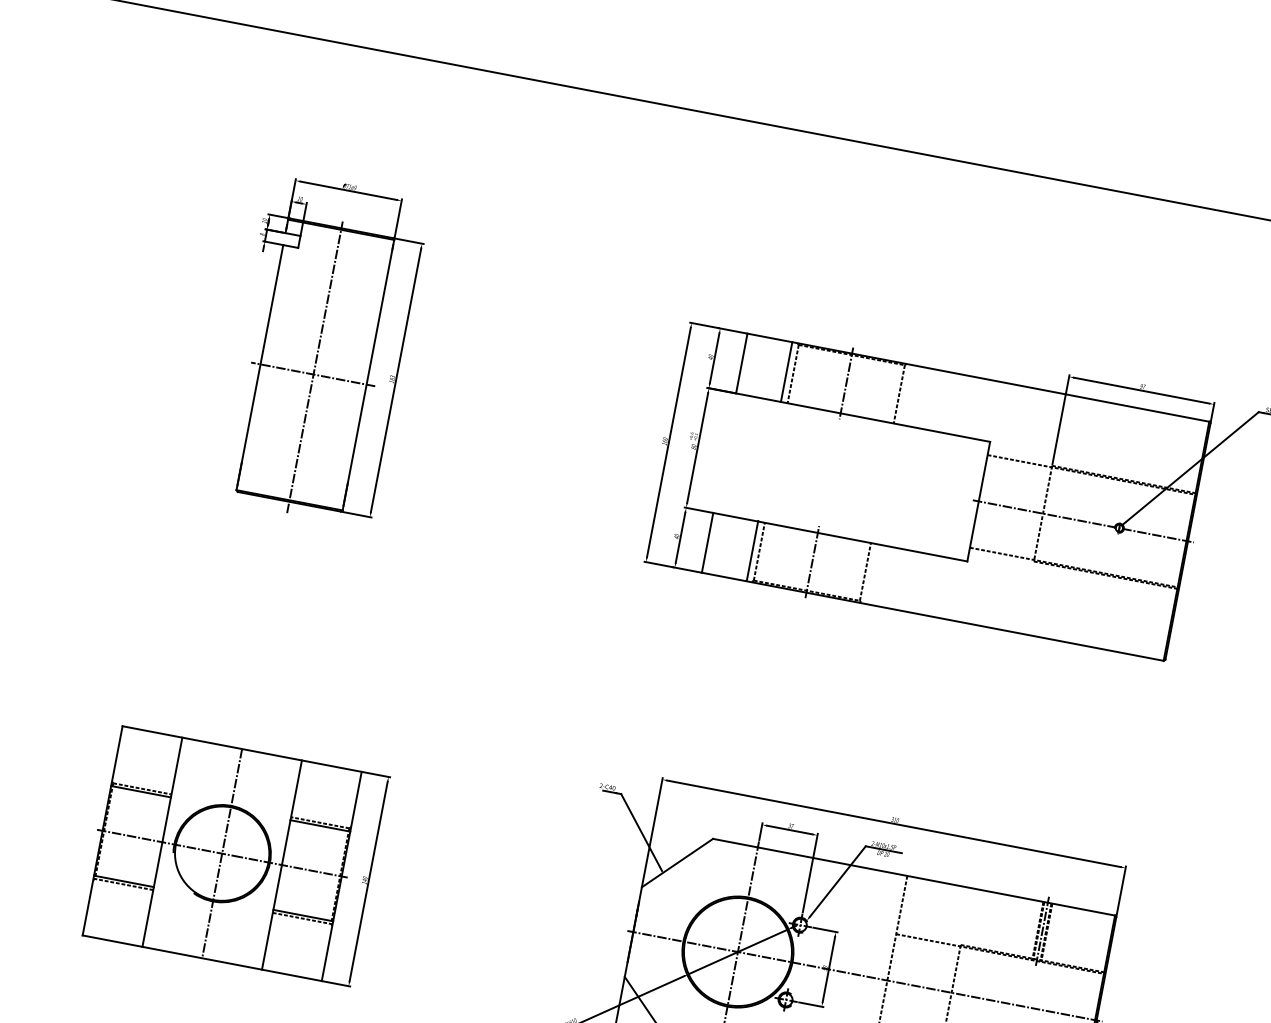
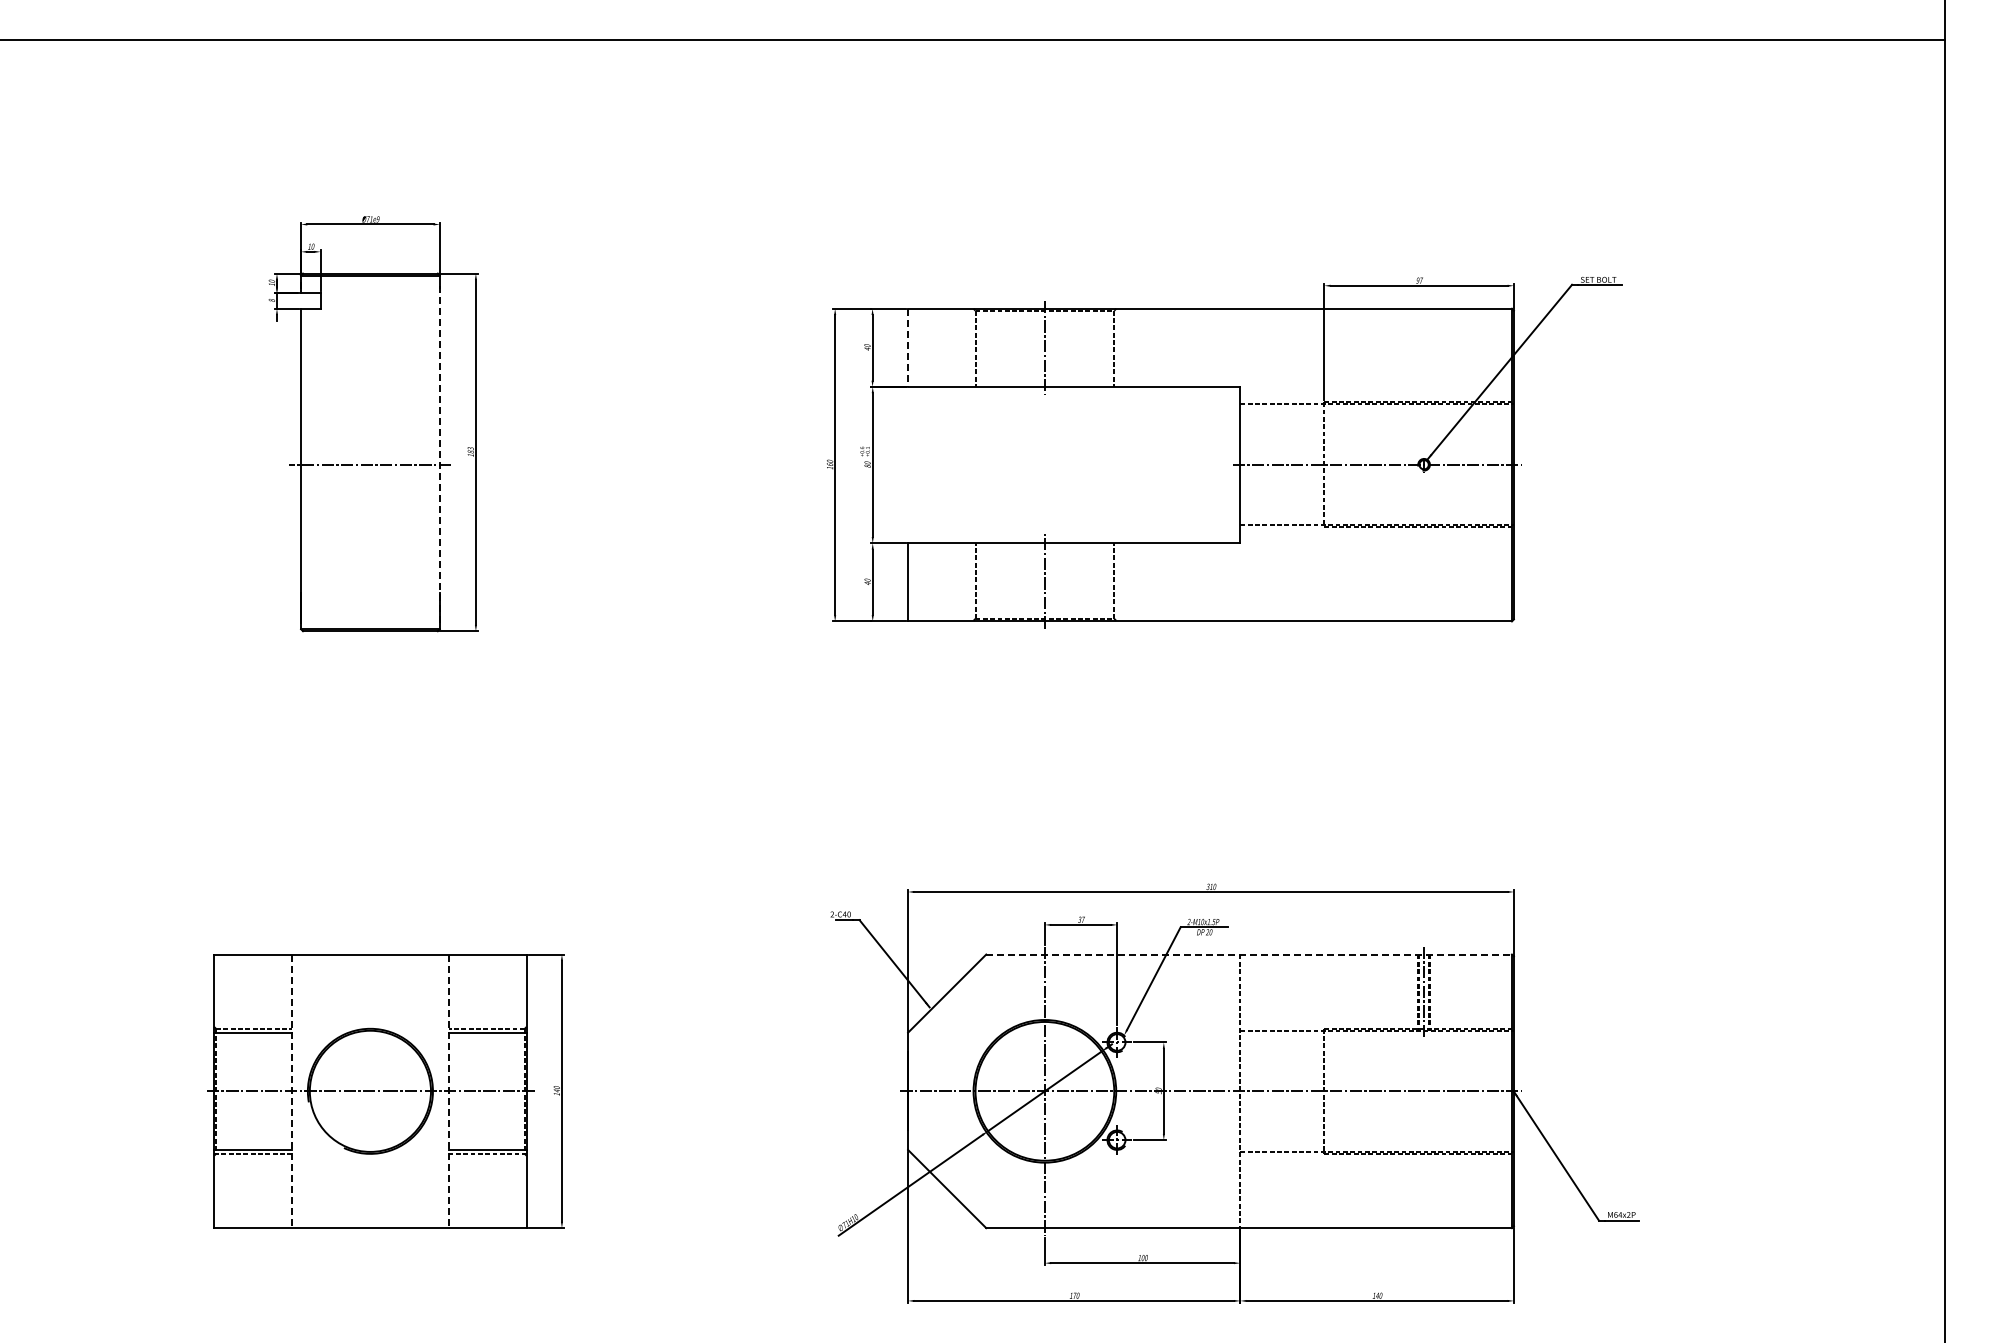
line: (742, 364) -> (908, 348), solid -> dashed
line: (314, 367) -> (370, 455), removed
line: (786, 371) -> (966, 347), removed
line: (368, 375) -> (439, 452), solid -> dashed
line: (752, 550) -> (966, 581), removed
line: (162, 842) -> (292, 1091), solid -> dashed
line: (222, 853) -> (370, 1091), removed
line: (281, 865) -> (448, 1091), solid -> dashed
line: (914, 877) -> (1249, 954), solid -> dashed

